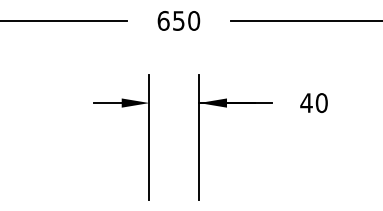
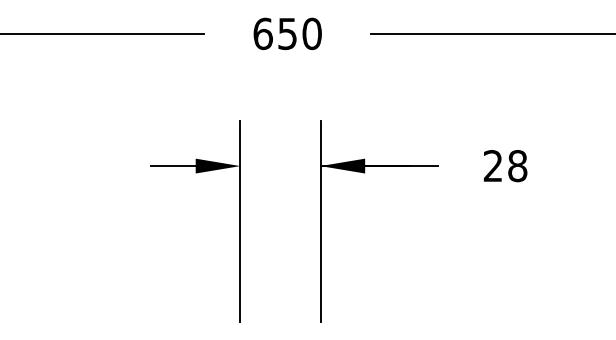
text: (313, 102) -> (504, 165), 40 -> 28

